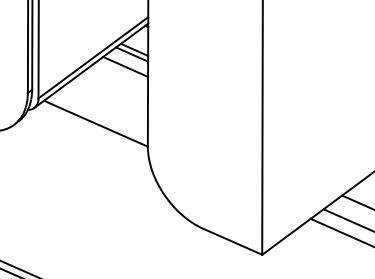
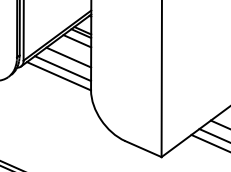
line: (111, 93) -> (68, 57), added
line: (103, 111) -> (63, 68), added

